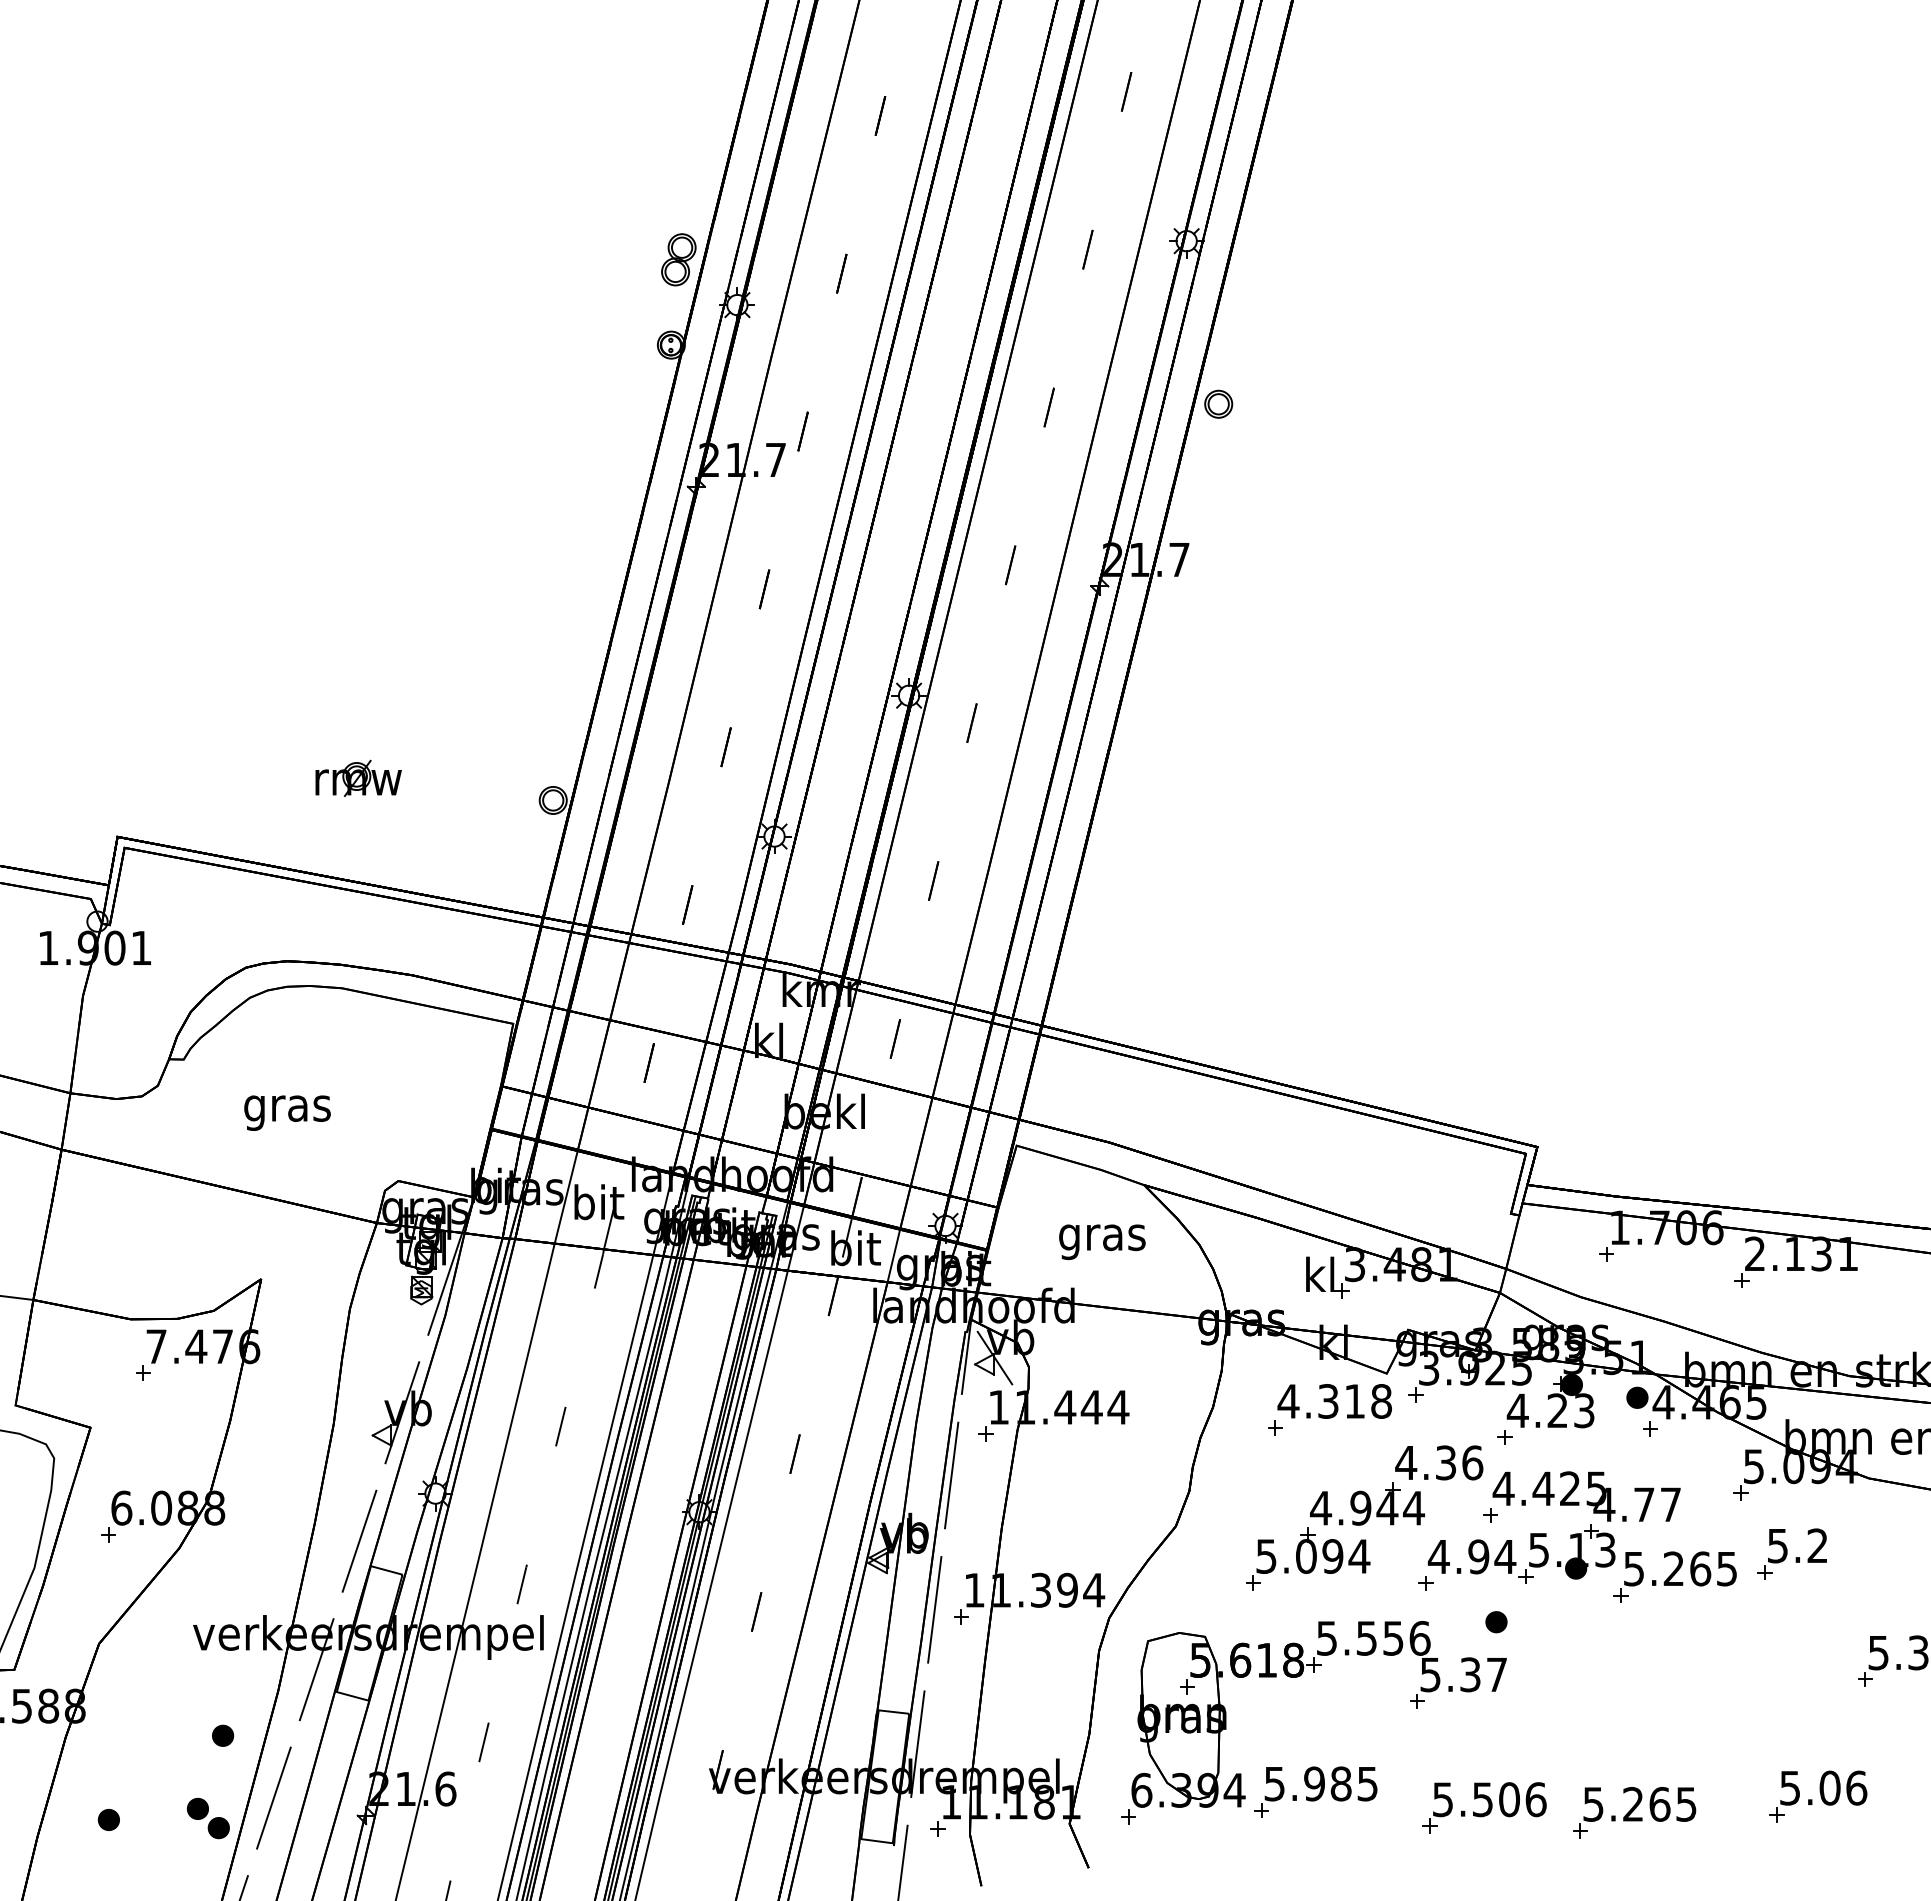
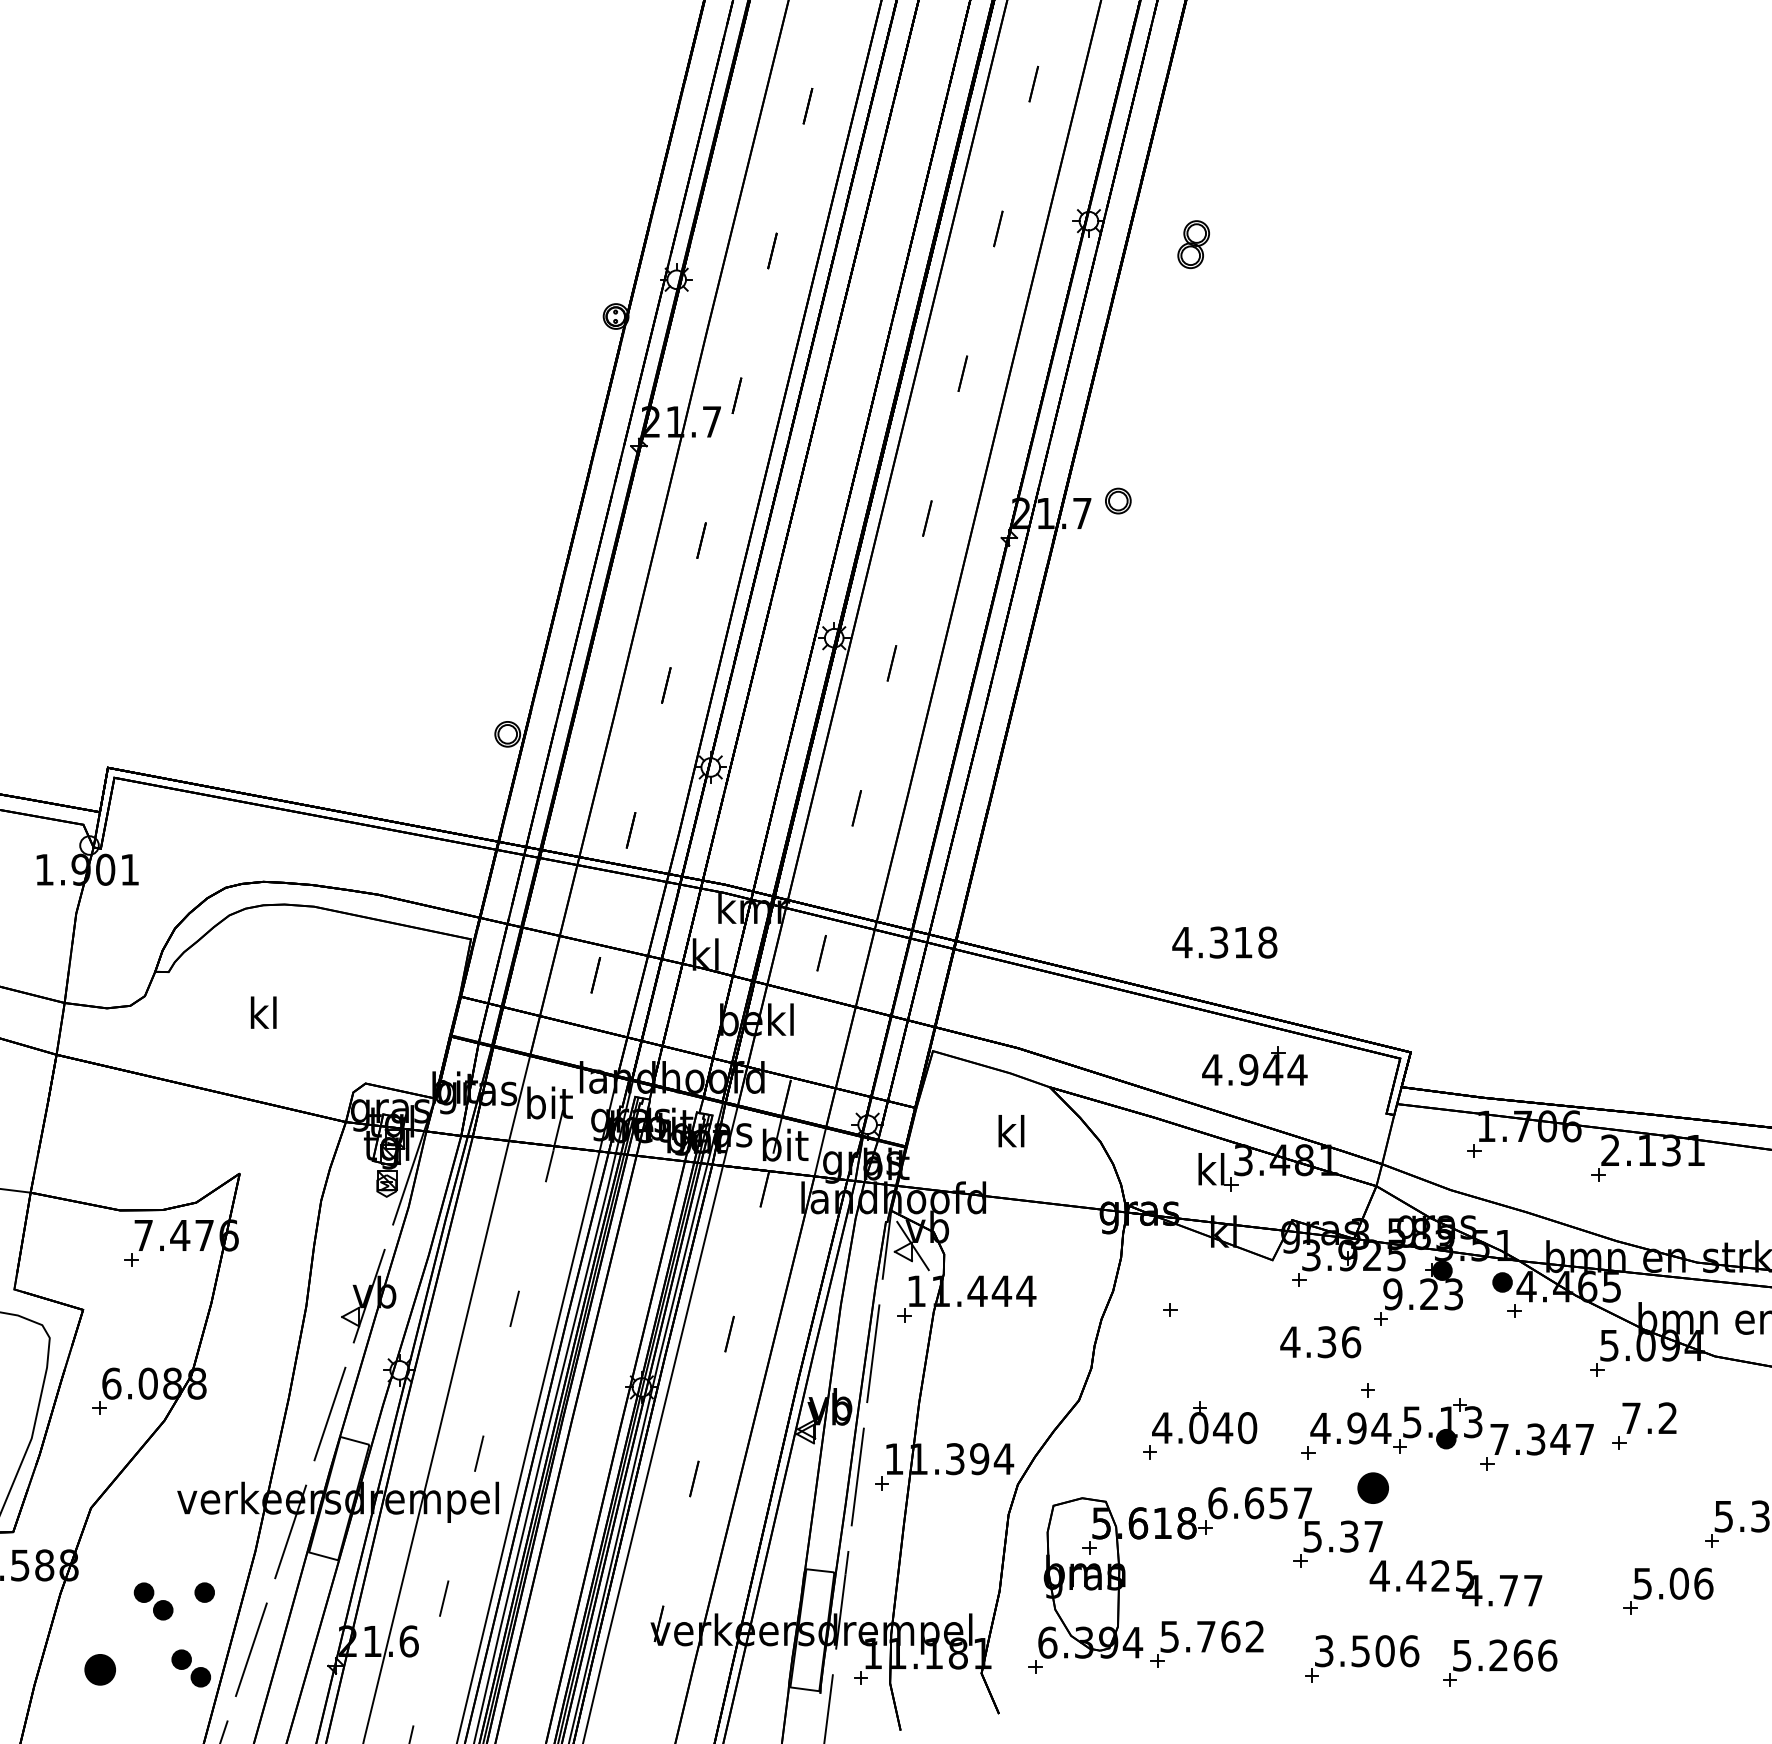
part: (678, 259) -> (1193, 244), moved
part: (1218, 403) -> (1118, 500), moved
part: (358, 777) -> (329, 713), removed
text: (287, 1108) -> (263, 1016), gras -> kl
text: (1102, 1237) -> (1011, 1135), gras -> kl
text: (1334, 1401) -> (1224, 942), moved
text: (1517, 1410) -> (1392, 1294), 4.23 -> 9.23
text: (1586, 1496) -> (1455, 1583), moved
part: (1367, 1503) -> (1254, 1065), moved
text: (1777, 1546) -> (1631, 1418), 5.2 -> 7.2
text: (1312, 1556) -> (1204, 1428), 5.094 -> 4.040
text: (1680, 1568) -> (1542, 1439), 5.265 -> 7.347
part: (1496, 1622) -> (1373, 1488), size x1.6
text: (1373, 1637) -> (1260, 1502), 5.556 -> 6.657
part: (166, 1745) -> (152, 1601), added
text: (1340, 1783) -> (1230, 1636), 5.985 -> 5.762
part: (1818, 1796) -> (1668, 1591), moved
text: (1443, 1799) -> (1324, 1651), 5.506 -> 3.506
text: (1686, 1803) -> (1547, 1654), 5.265 -> 5.266
part: (108, 1819) -> (99, 1669), size x1.6

